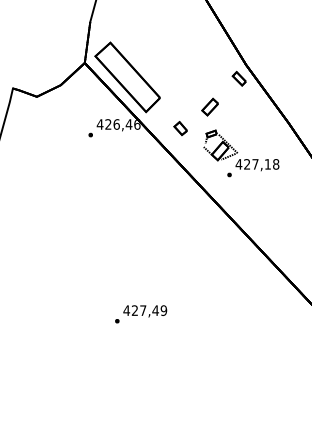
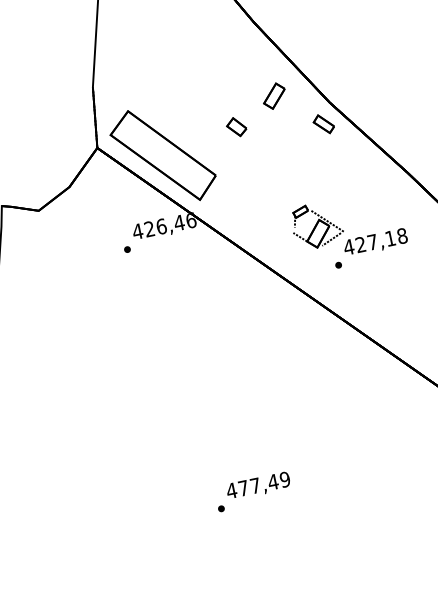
part: (209, 106) -> (273, 95), moved
part: (180, 128) -> (236, 127), moved
text: (134, 310) -> (242, 488), 427,49 -> 477,49

